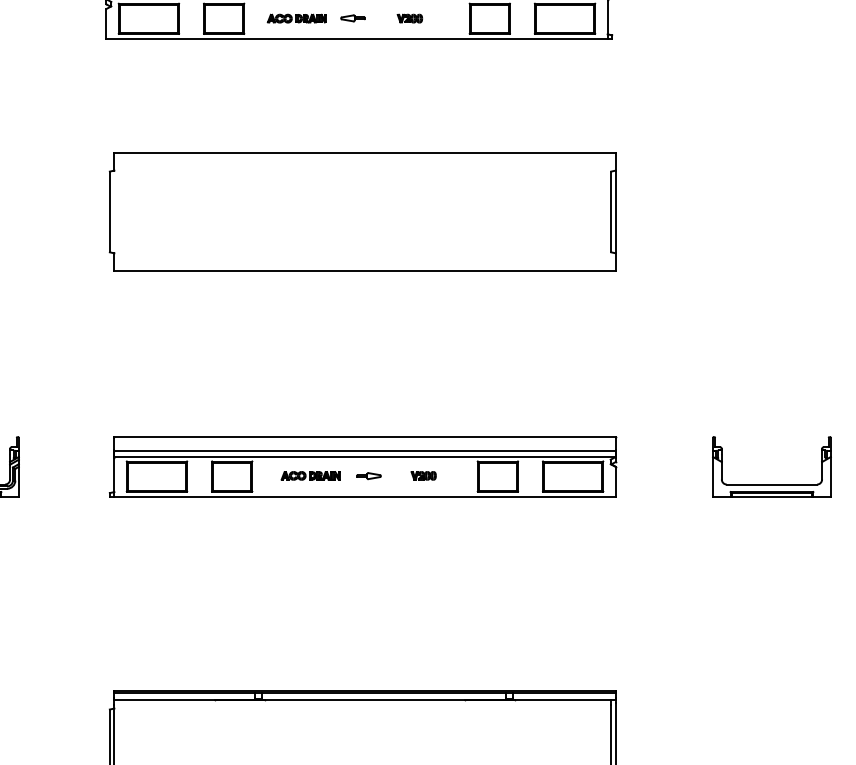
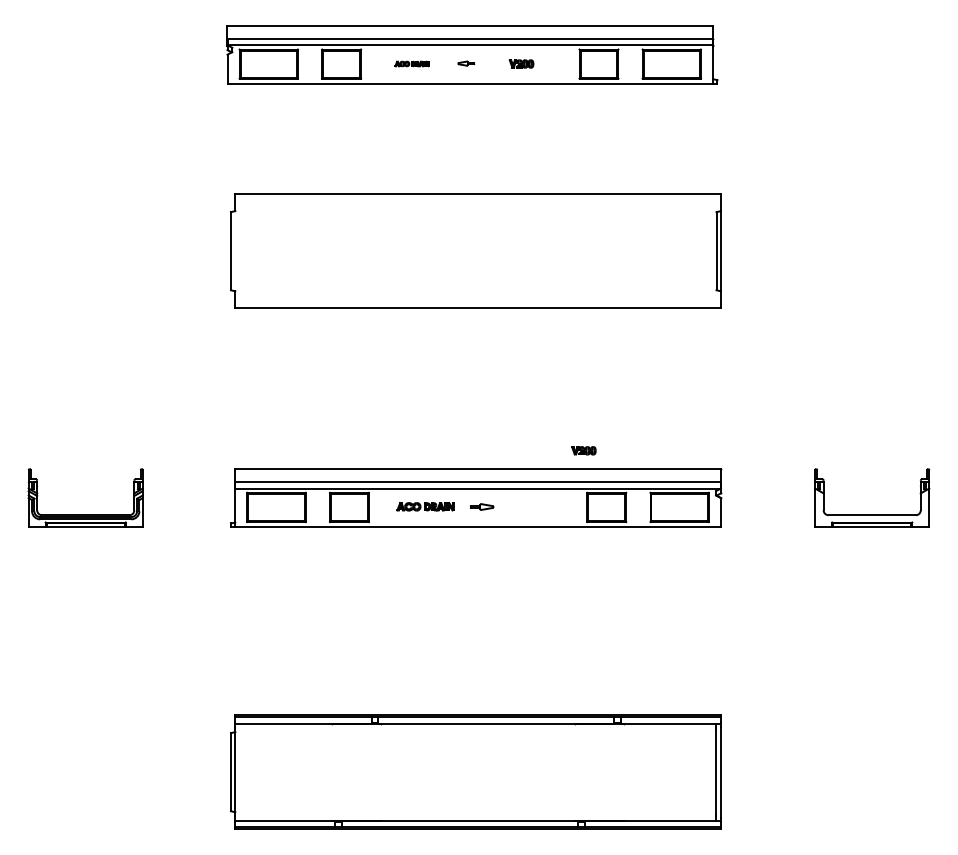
part: (297, 18) -> (412, 63), size x0.6
part: (353, 18) -> (466, 63), size x0.7
part: (423, 475) -> (583, 450), moved

